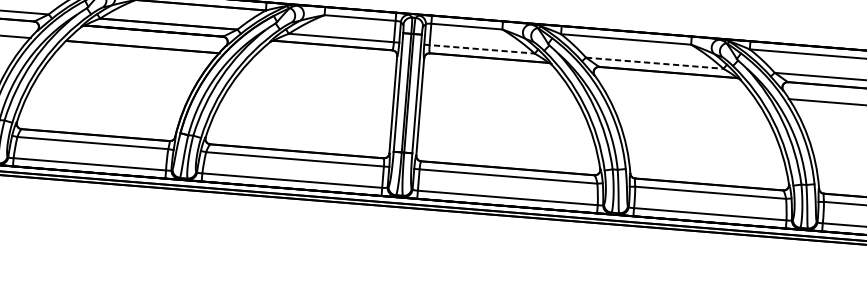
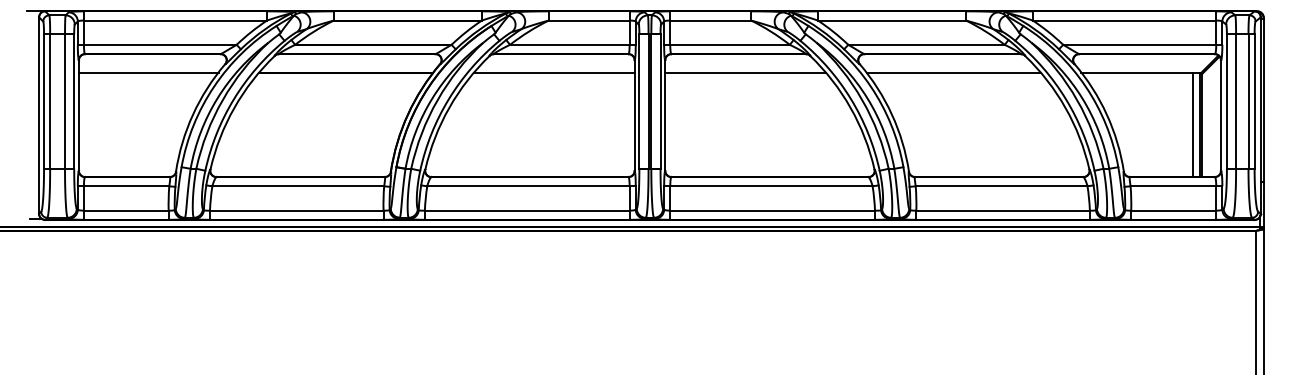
line: (479, 48) -> (727, 44), dashed -> solid
line: (325, 62) -> (554, 73), added
line: (655, 62) -> (927, 44), dashed -> solid
line: (493, 75) -> (745, 73), added
line: (676, 90) -> (953, 73), added

